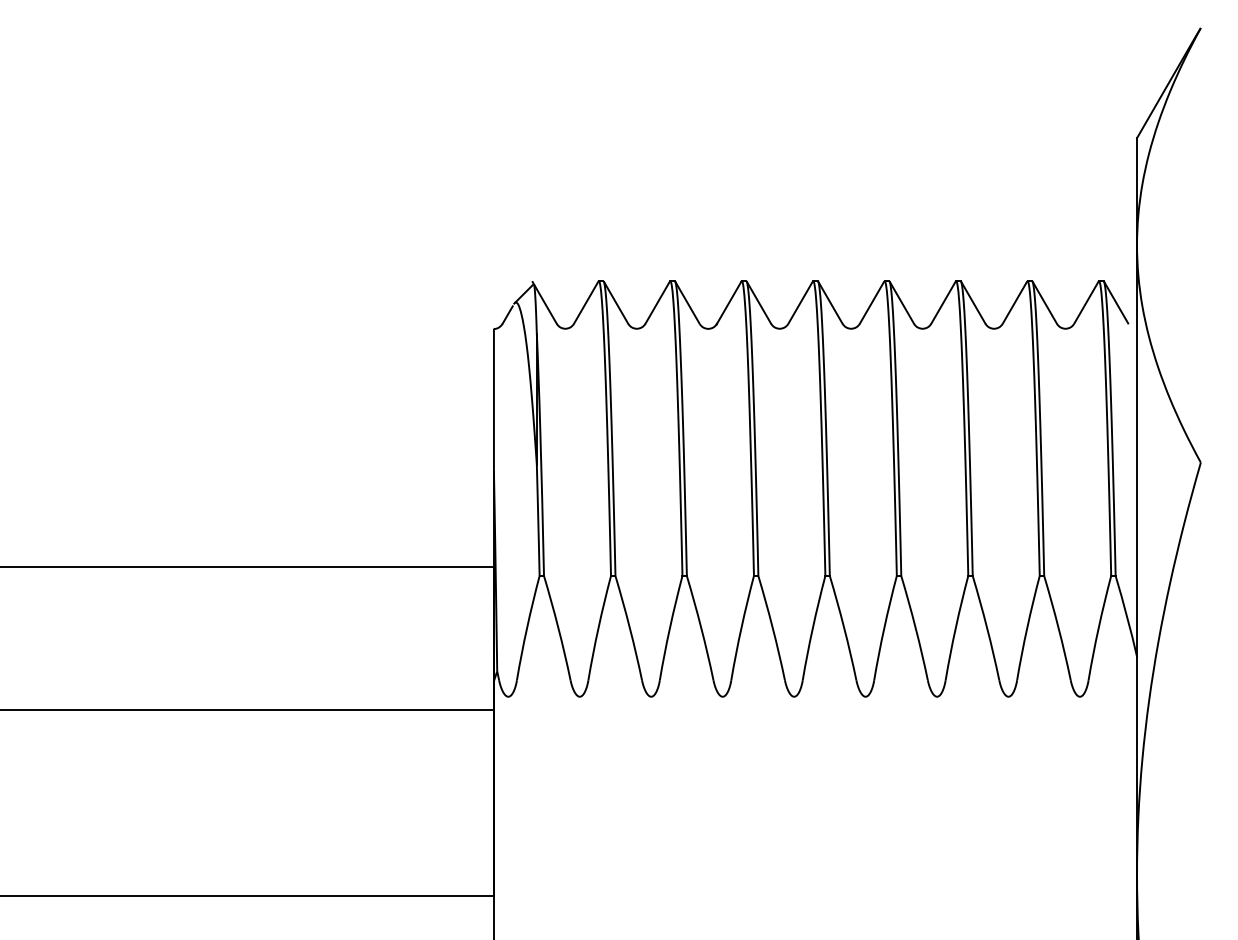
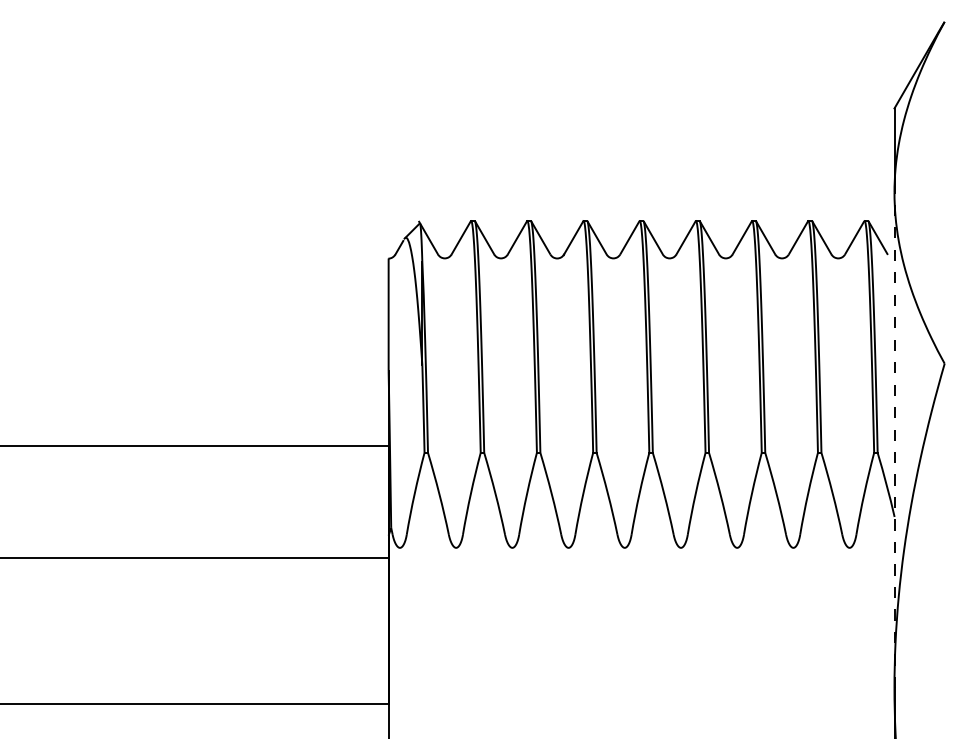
line: (1137, 560) -> (894, 440), solid -> dashed

